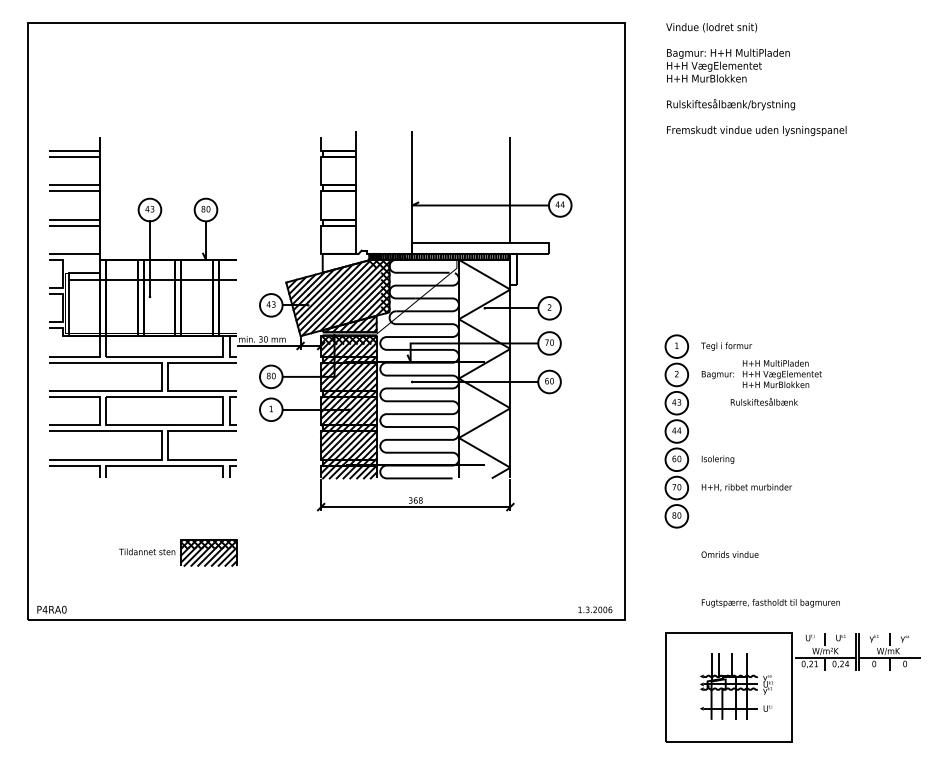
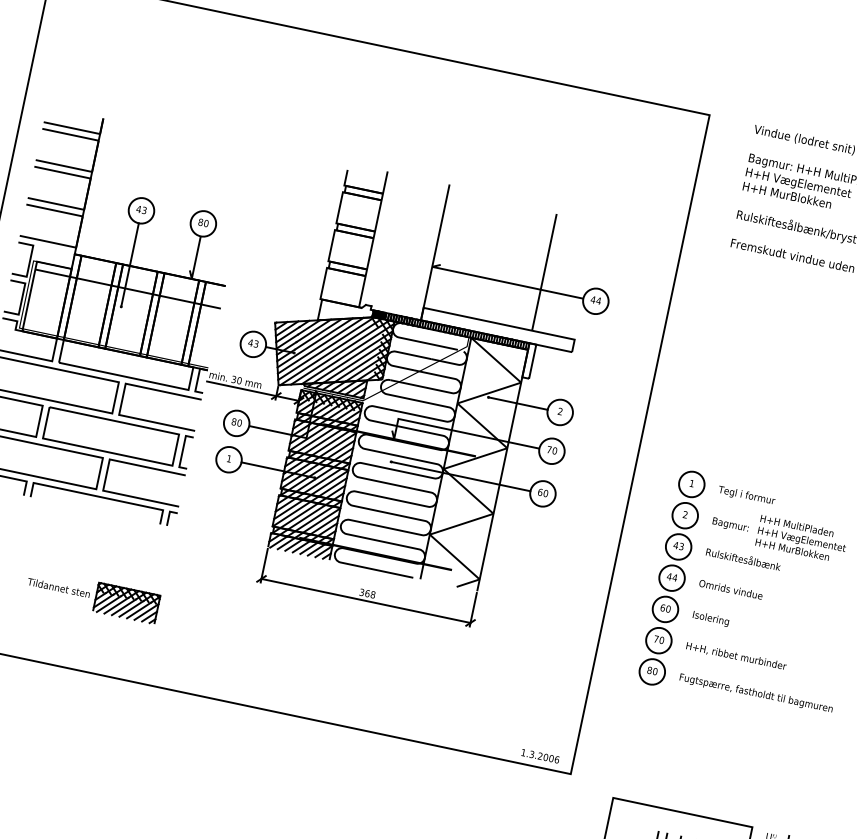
text: (763, 401) -> (742, 558), moved
text: (729, 554) -> (730, 589), moved
text: (770, 603) -> (755, 693), moved

